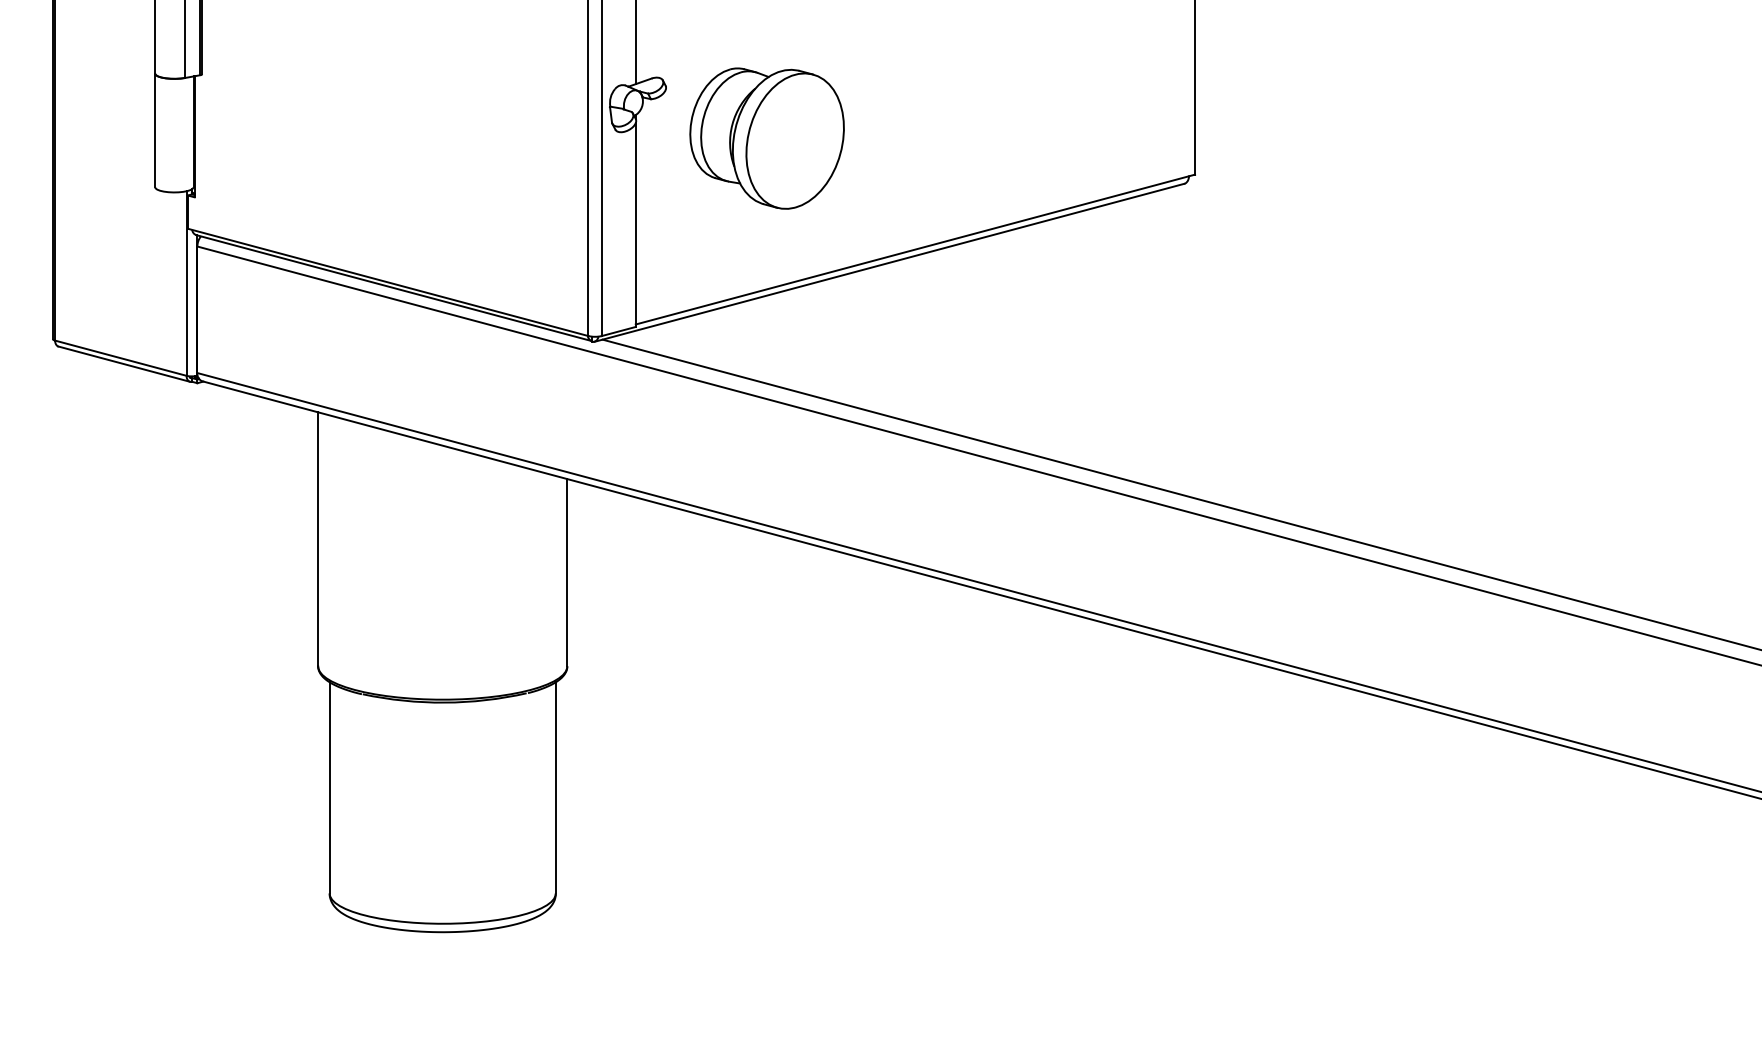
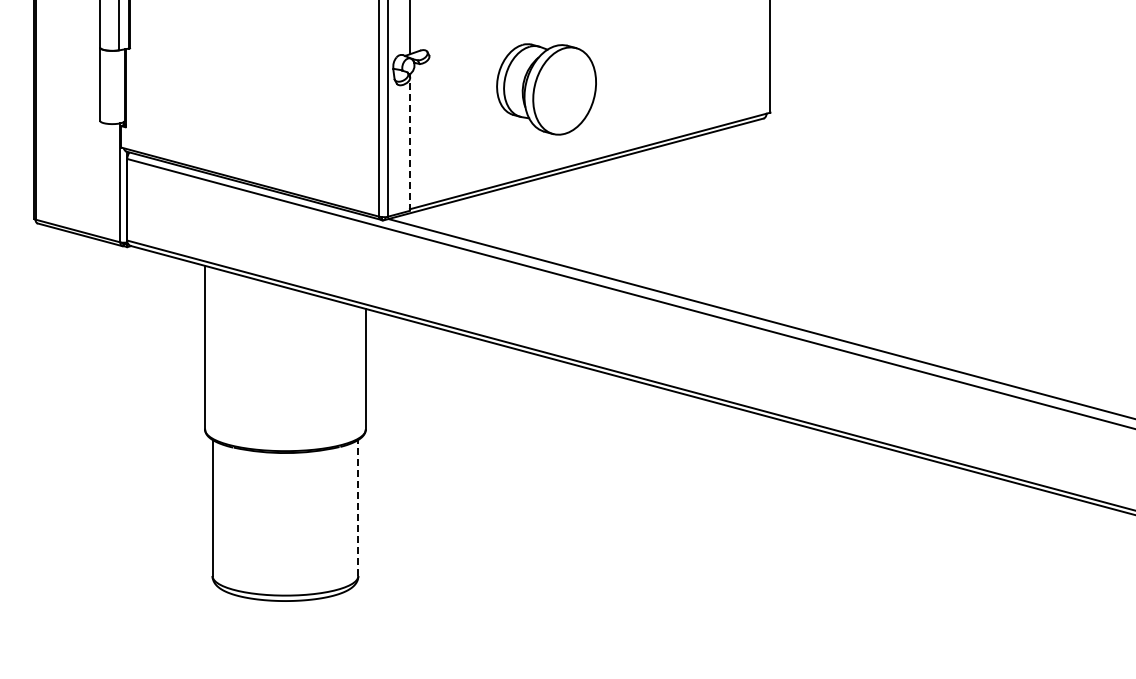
part: (766, 138) -> (546, 89), moved
line: (635, 225) -> (409, 145), solid -> dashed
line: (556, 787) -> (358, 507), solid -> dashed

